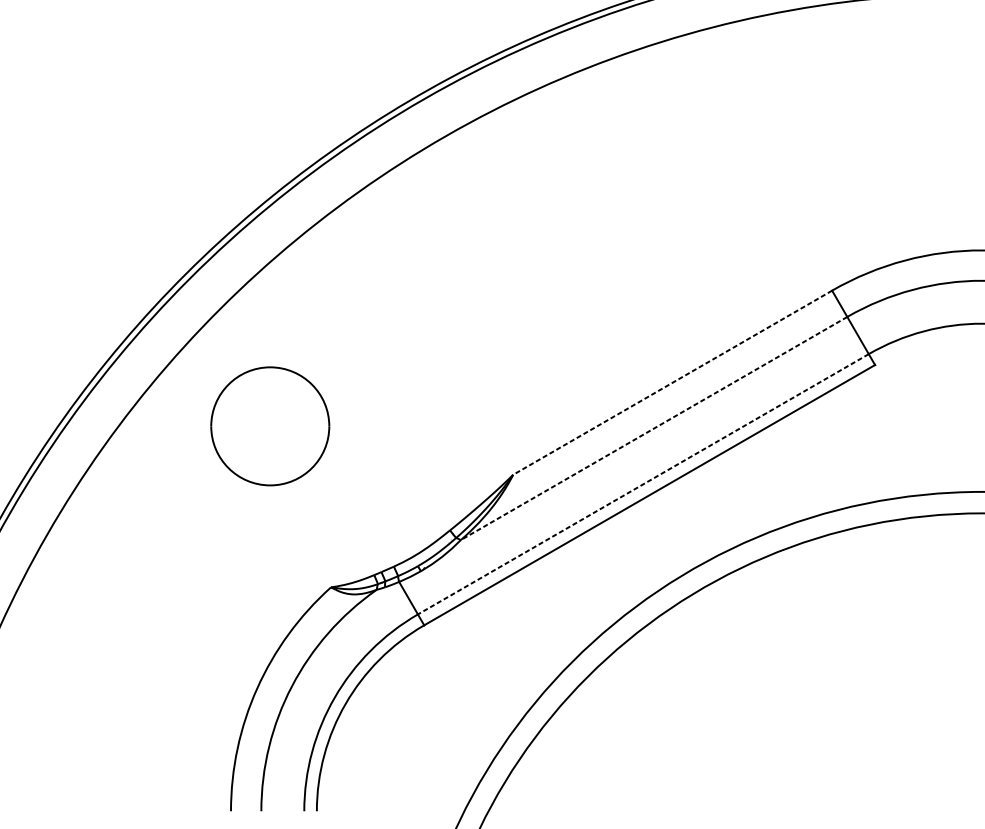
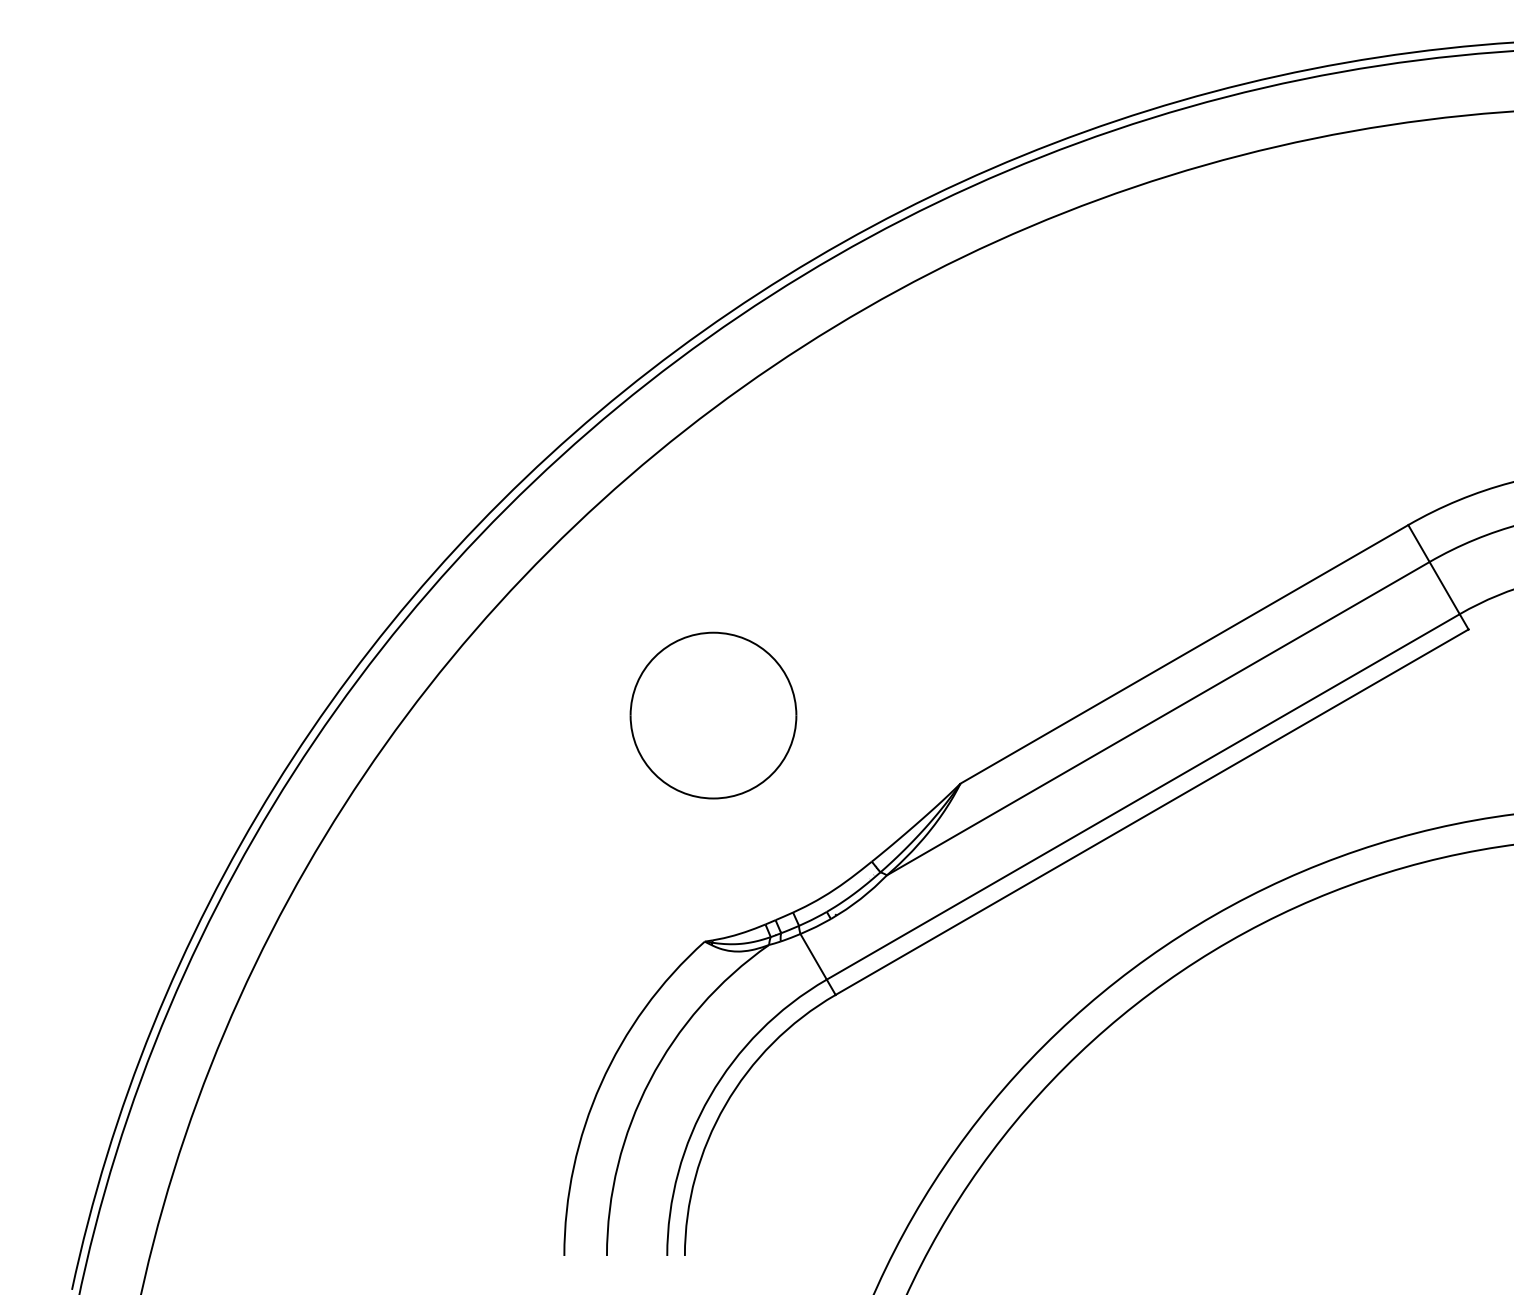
line: (672, 382) -> (1184, 654), dashed -> solid
part: (270, 426) -> (713, 715), moved
line: (653, 428) -> (1157, 718), dashed -> solid
line: (642, 484) -> (1142, 797), dashed -> solid

